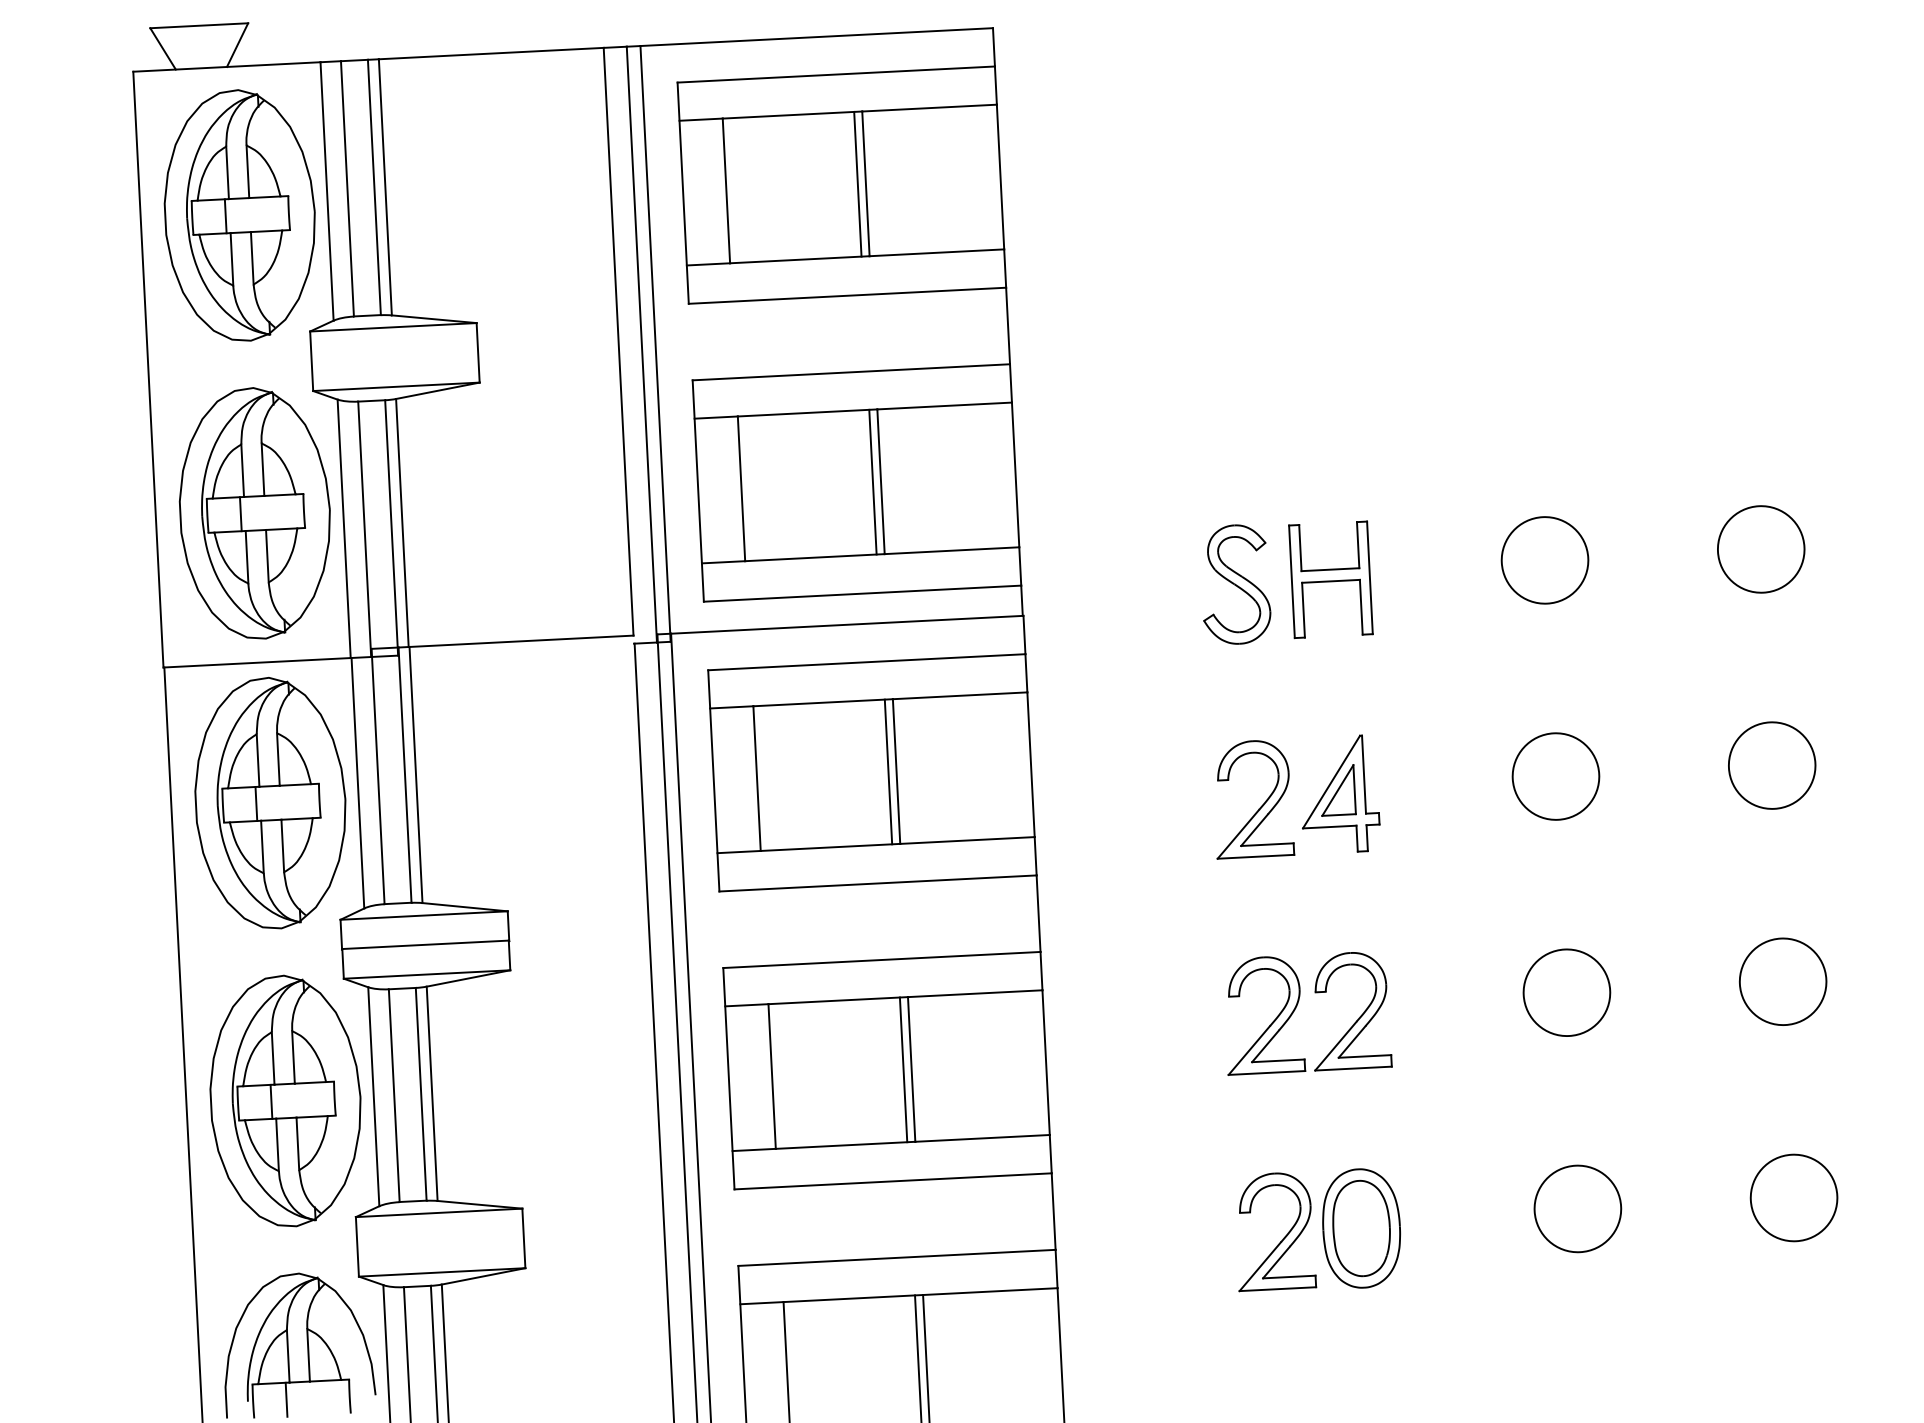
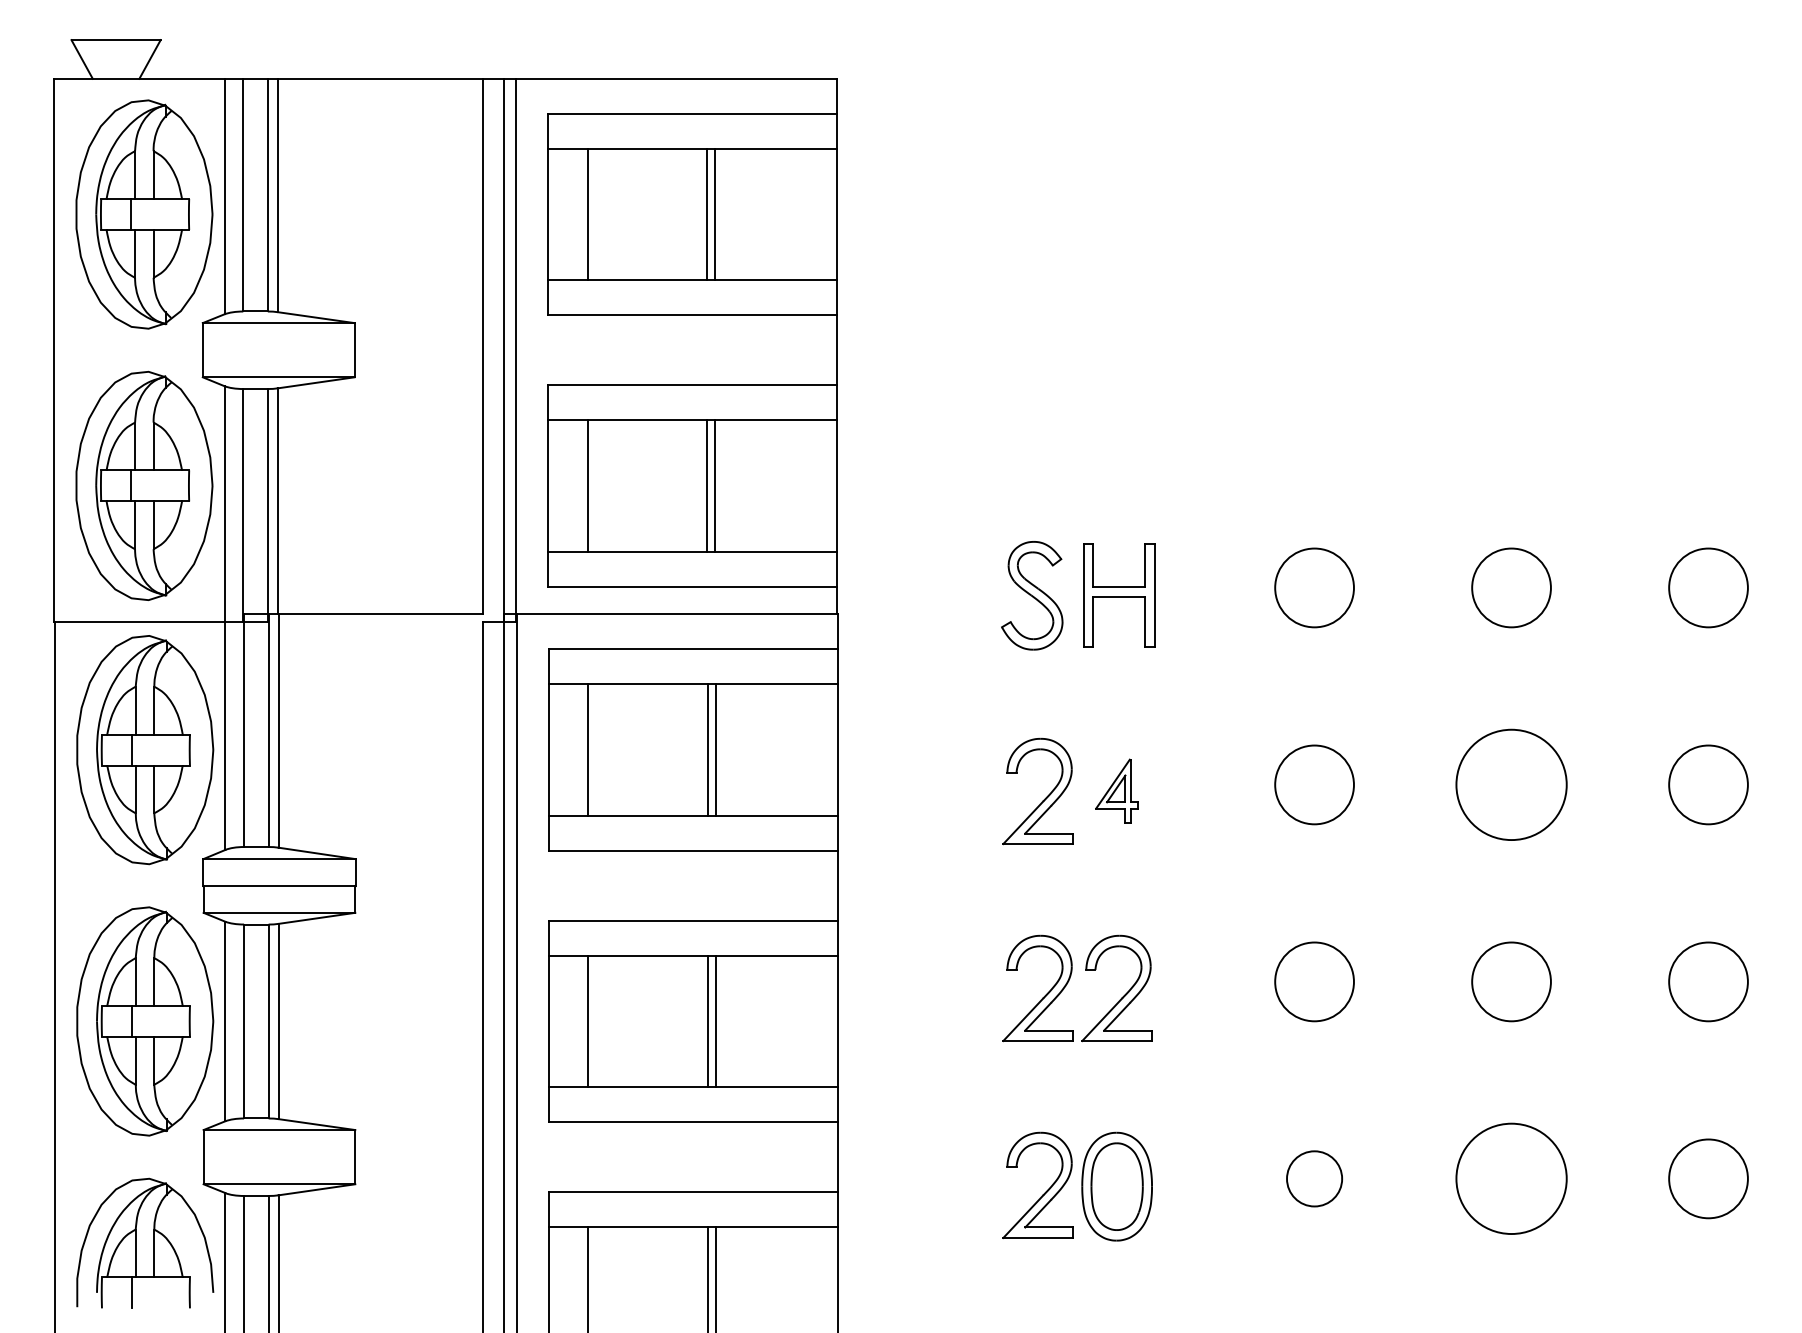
circle: (1772, 765) -> (1511, 784), size x1.4
part: (1338, 793) -> (1116, 790), size x0.6
circle: (1793, 1197) -> (1511, 1178), size x1.4
circle: (1577, 1208) -> (1314, 1178), size x0.7

